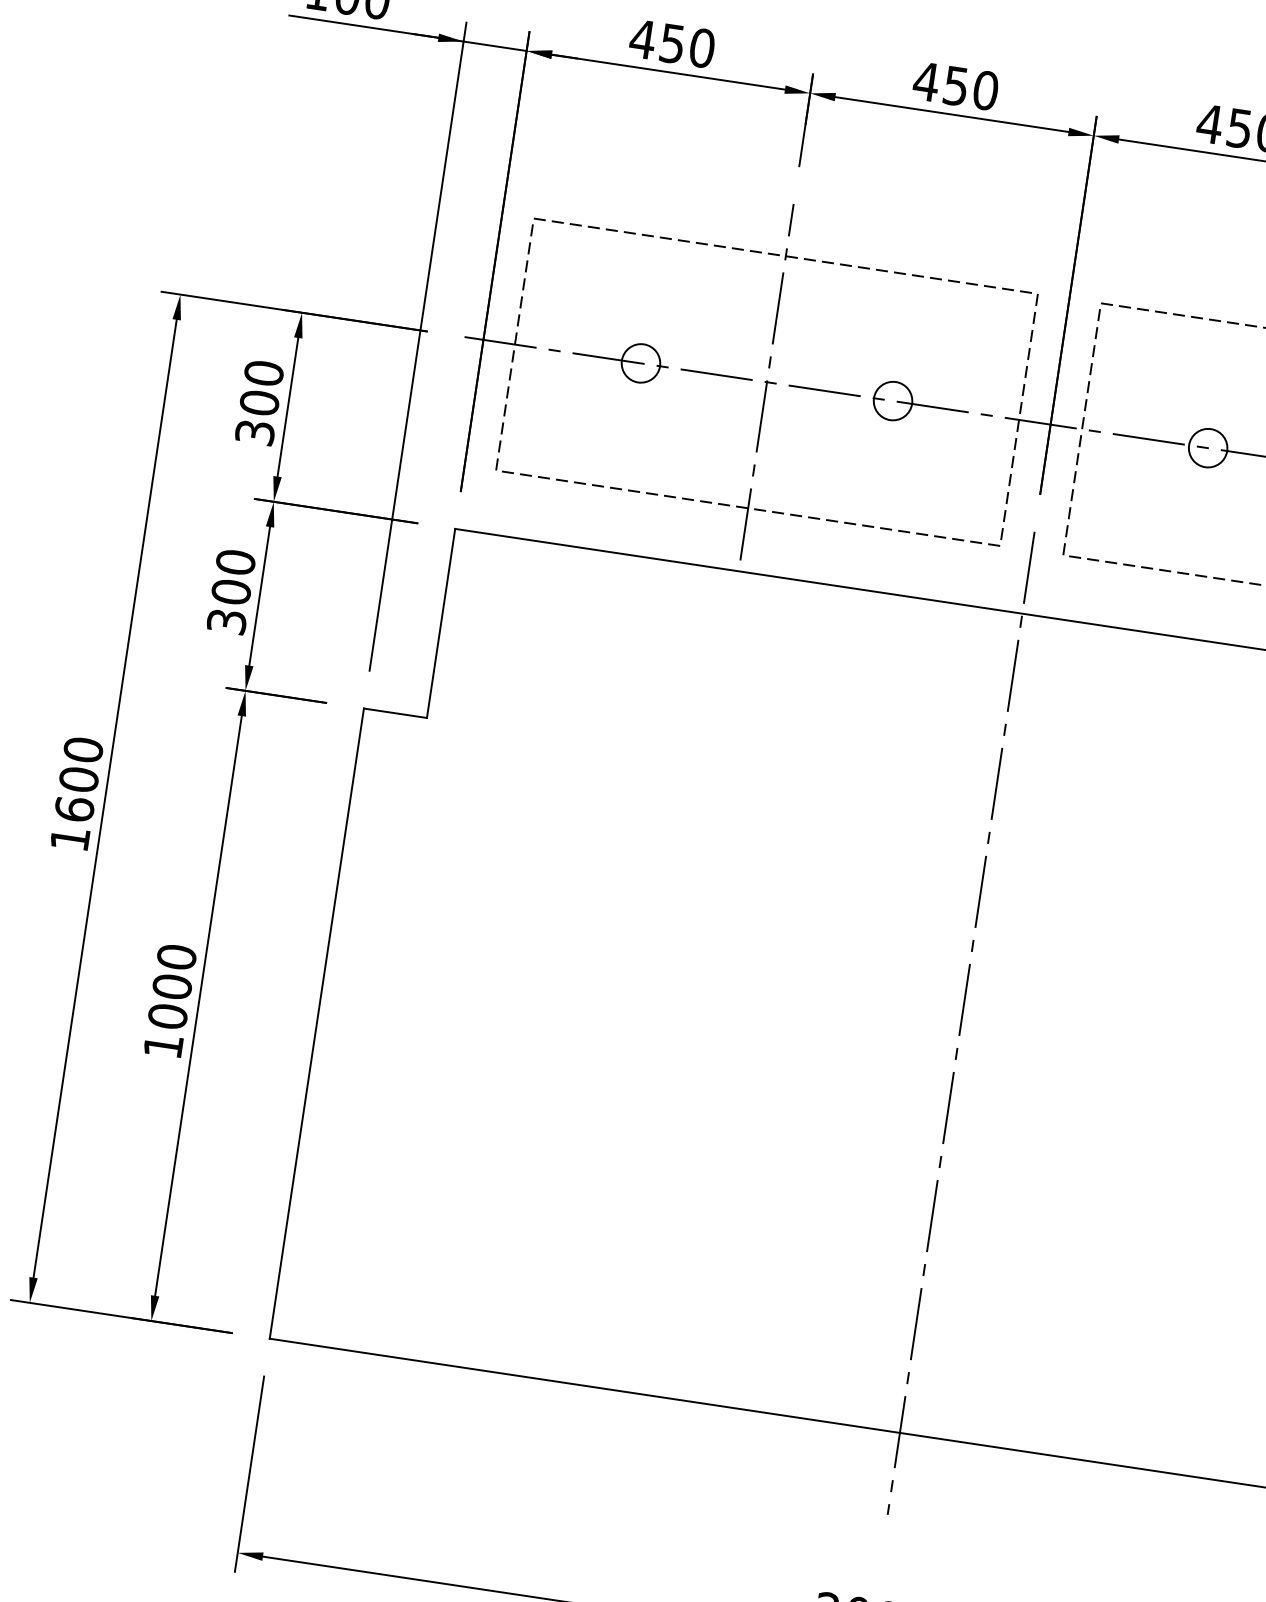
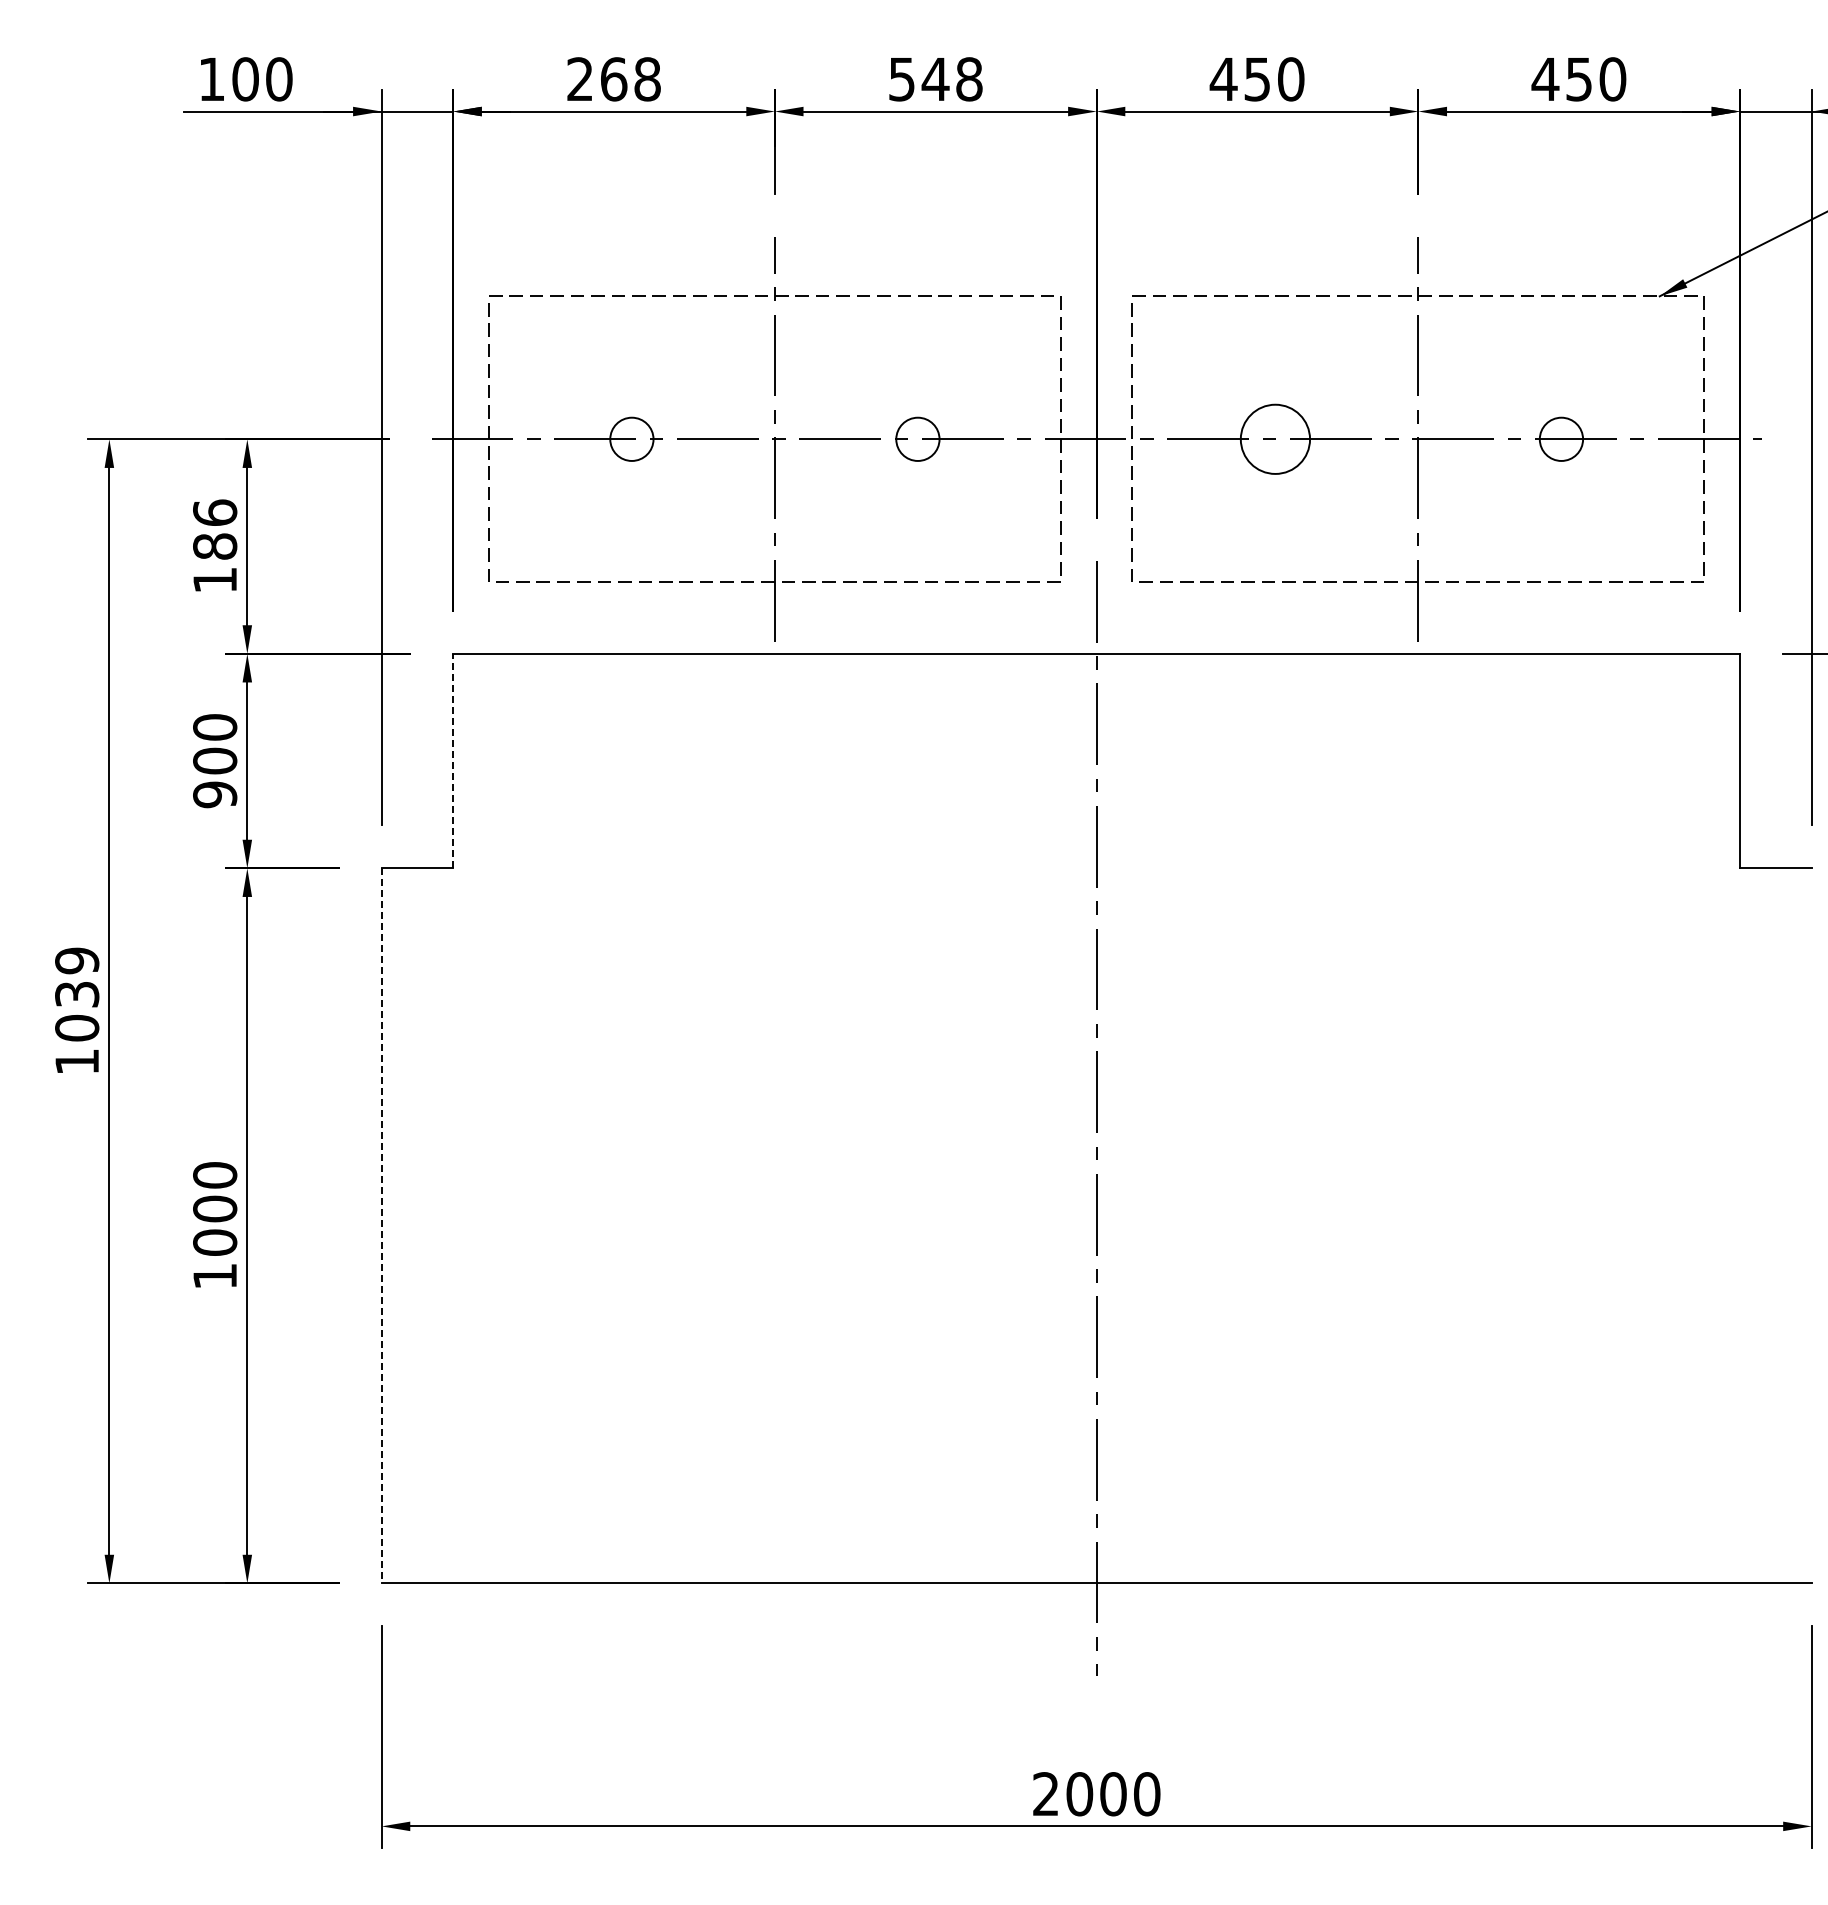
text: (672, 43) -> (613, 79), 450 -> 268
text: (955, 86) -> (934, 79), 450 -> 548
text: (260, 402) -> (215, 545), 300 -> 186
circle: (1208, 447) -> (1275, 438), size x1.6
text: (227, 621) -> (215, 794), 300 -> 900
line: (441, 622) -> (453, 760), solid -> dashed
text: (79, 779) -> (77, 994), 1600 -> 1039
line: (316, 1023) -> (381, 1225), solid -> dashed

